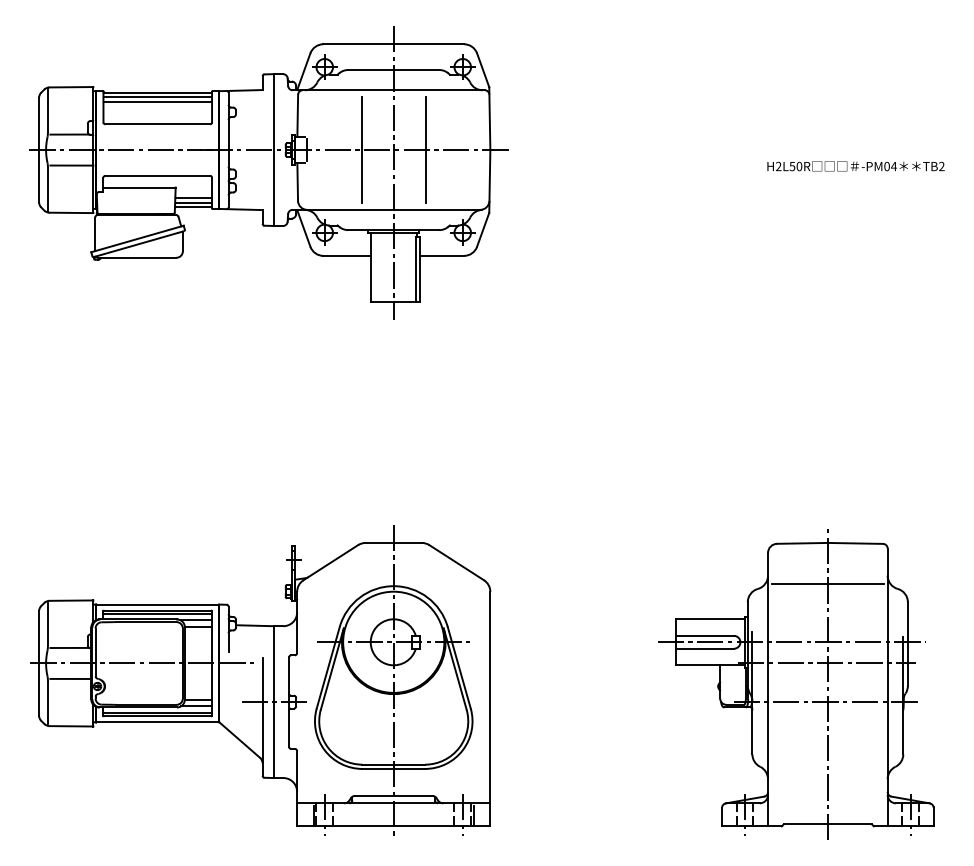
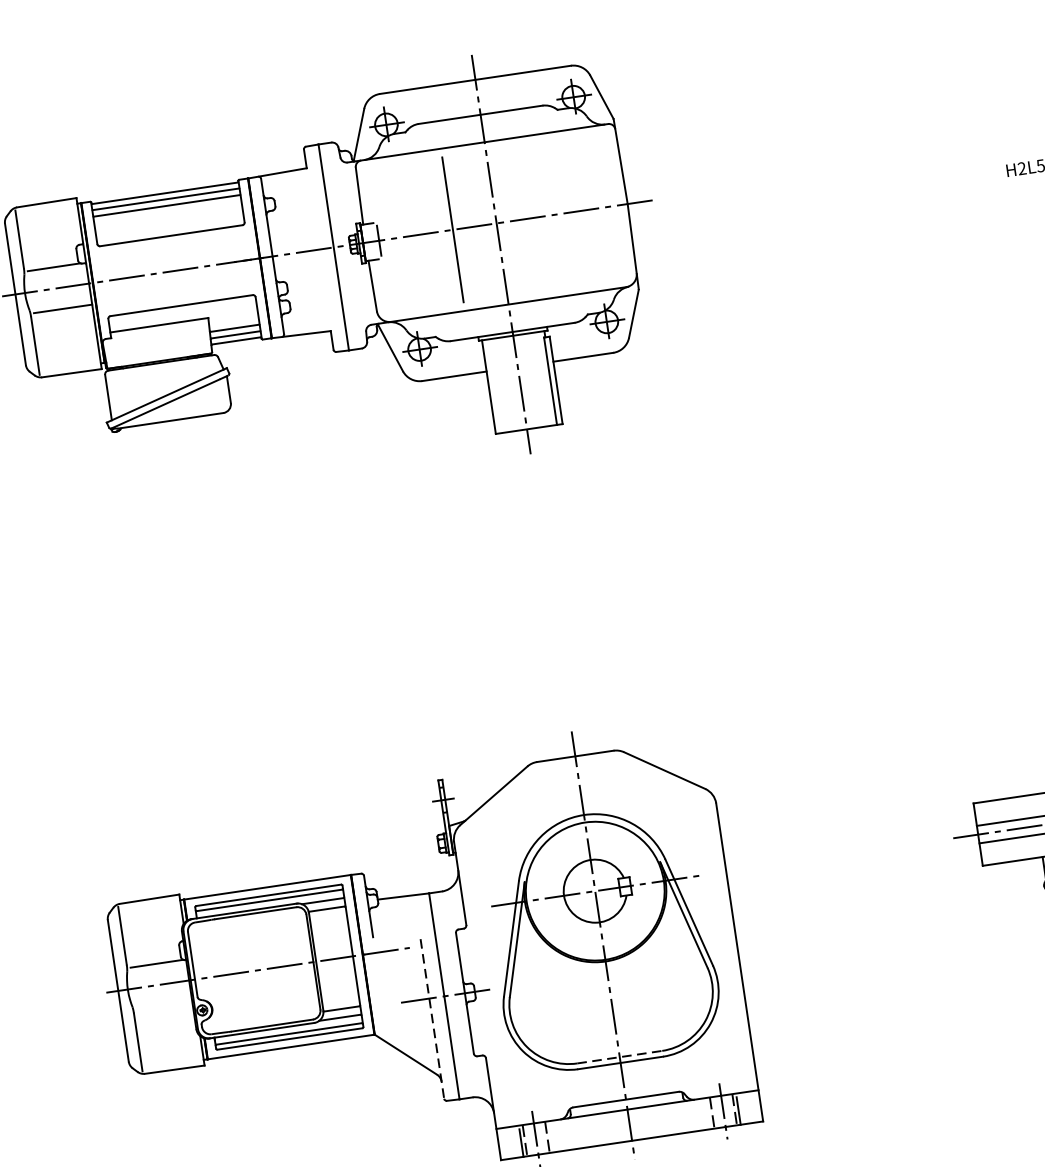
line: (425, 149) -> (539, 216), removed
line: (69, 678) -> (162, 1005), removed
line: (262, 717) -> (432, 1019), solid -> dashed
line: (394, 764) -> (620, 1056), solid -> dashed

